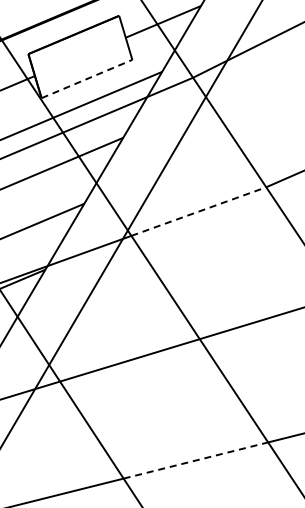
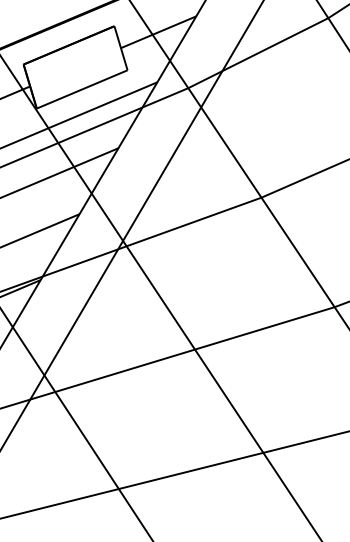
line: (87, 79) -> (82, 89), dashed -> solid
line: (199, 212) -> (194, 222), dashed -> solid
line: (196, 460) -> (191, 470), dashed -> solid

